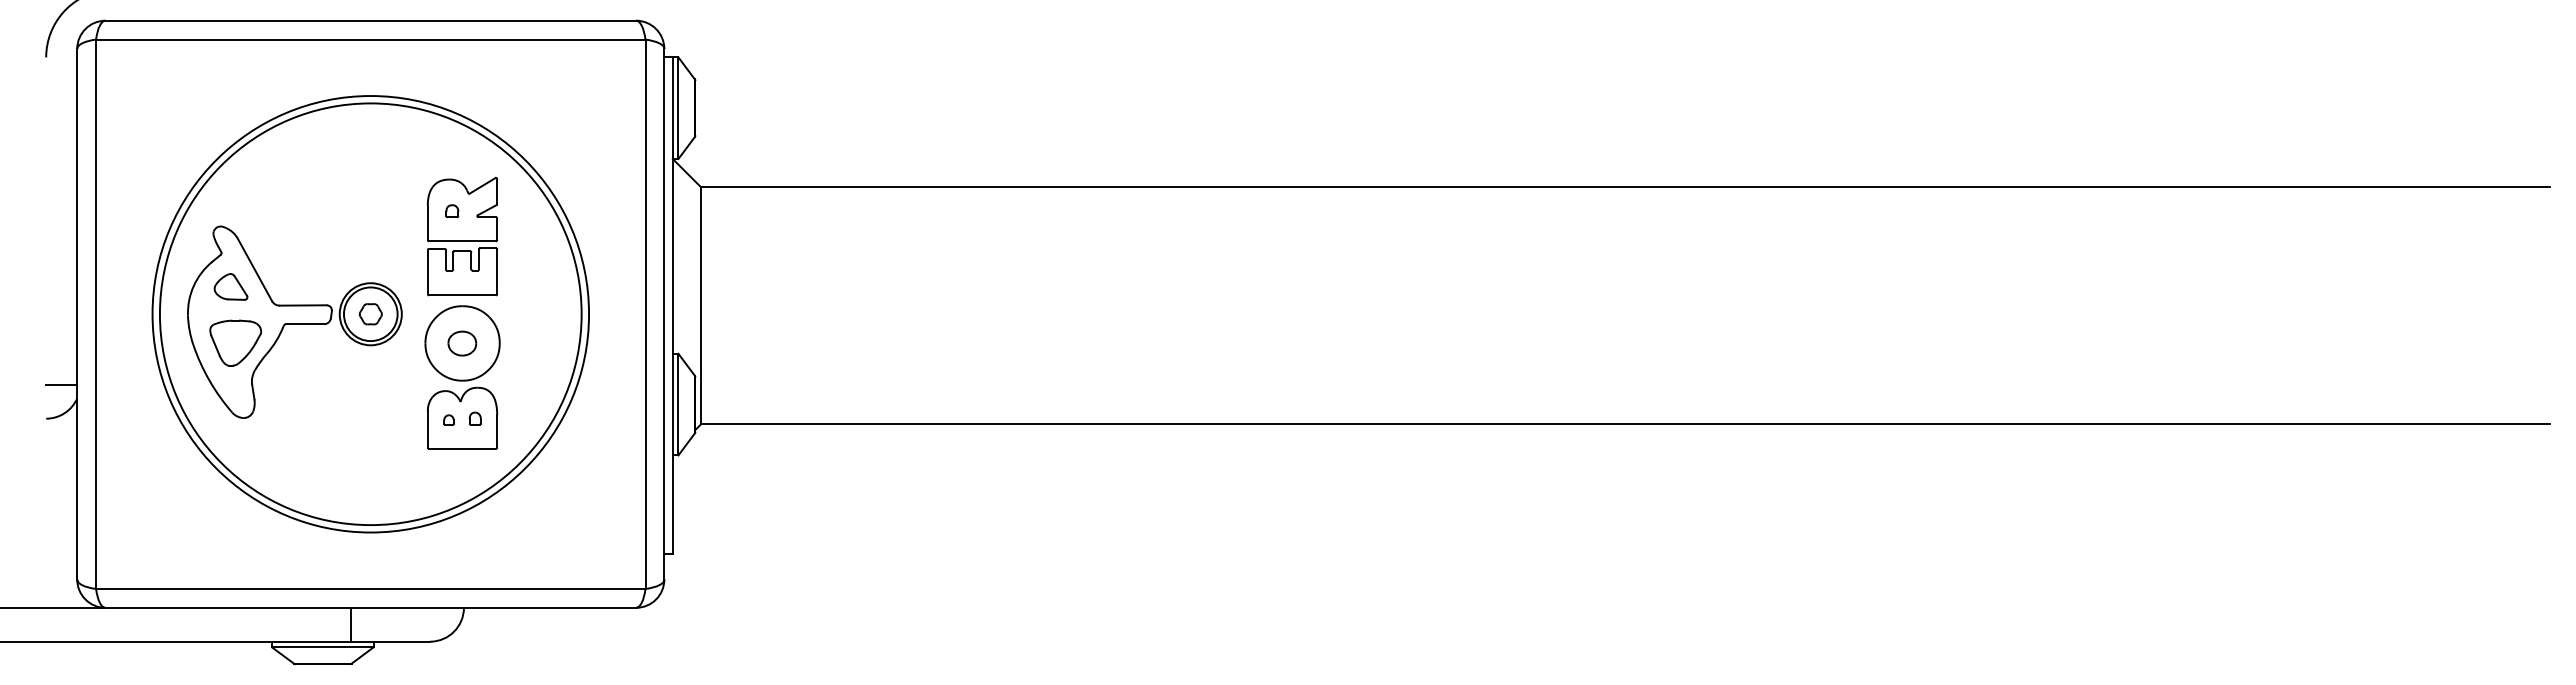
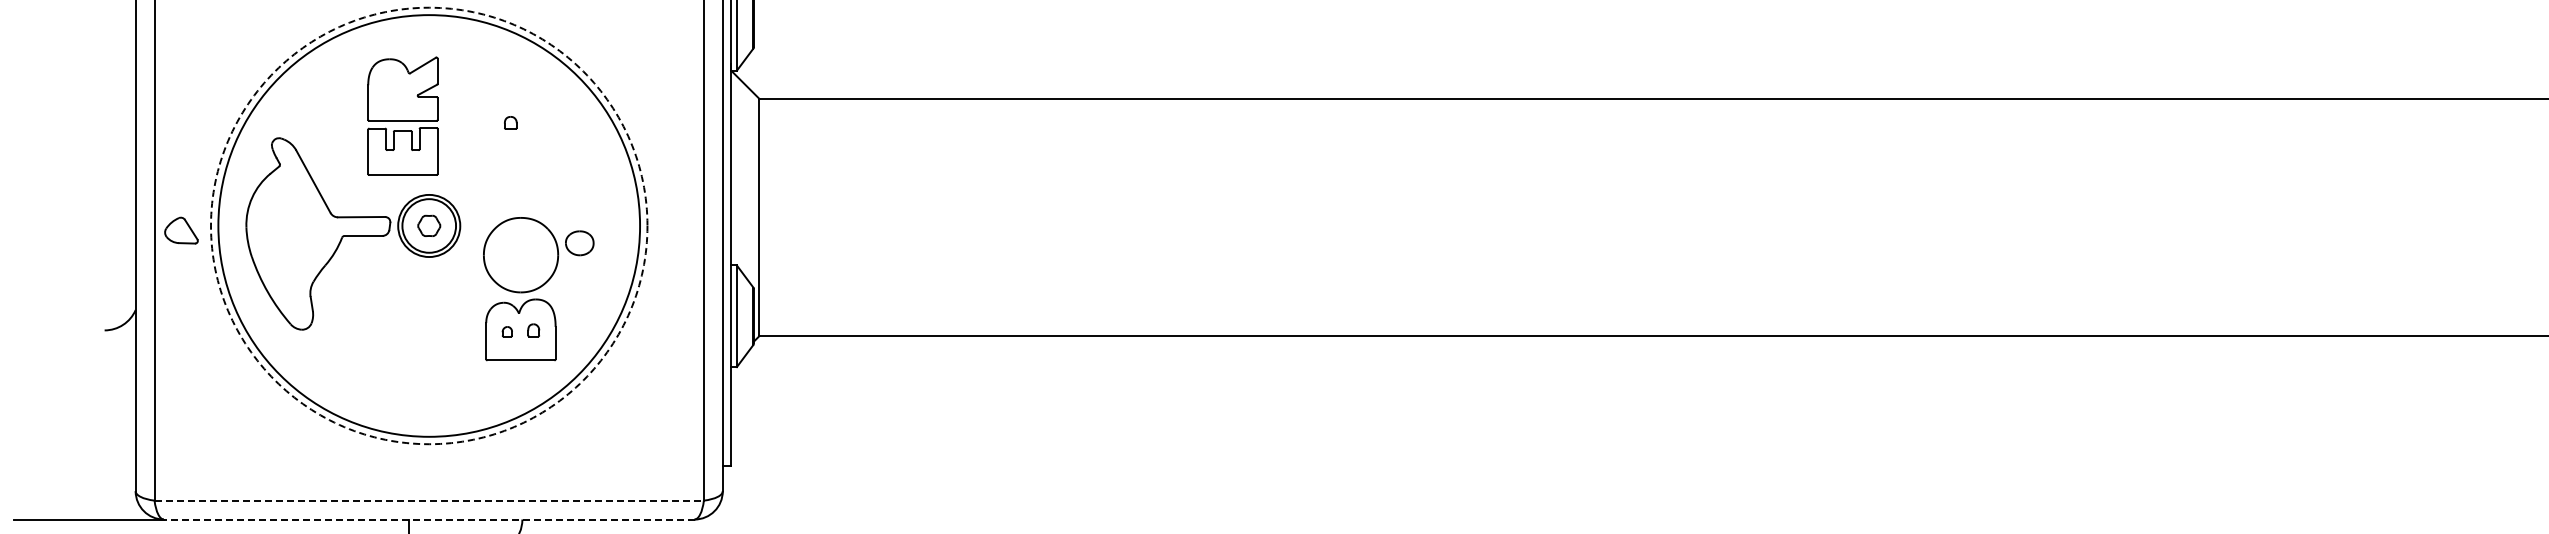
part: (461, 236) -> (401, 116), moved
part: (230, 286) -> (180, 230), moved
circle: (370, 314) -> (428, 226), solid -> dashed
part: (235, 342) -> (293, 254), removed
part: (462, 343) -> (579, 243), moved
line: (61, 384) -> (119, 296), removed
line: (370, 588) -> (428, 500), solid -> dashed
line: (370, 607) -> (428, 519), solid -> dashed

